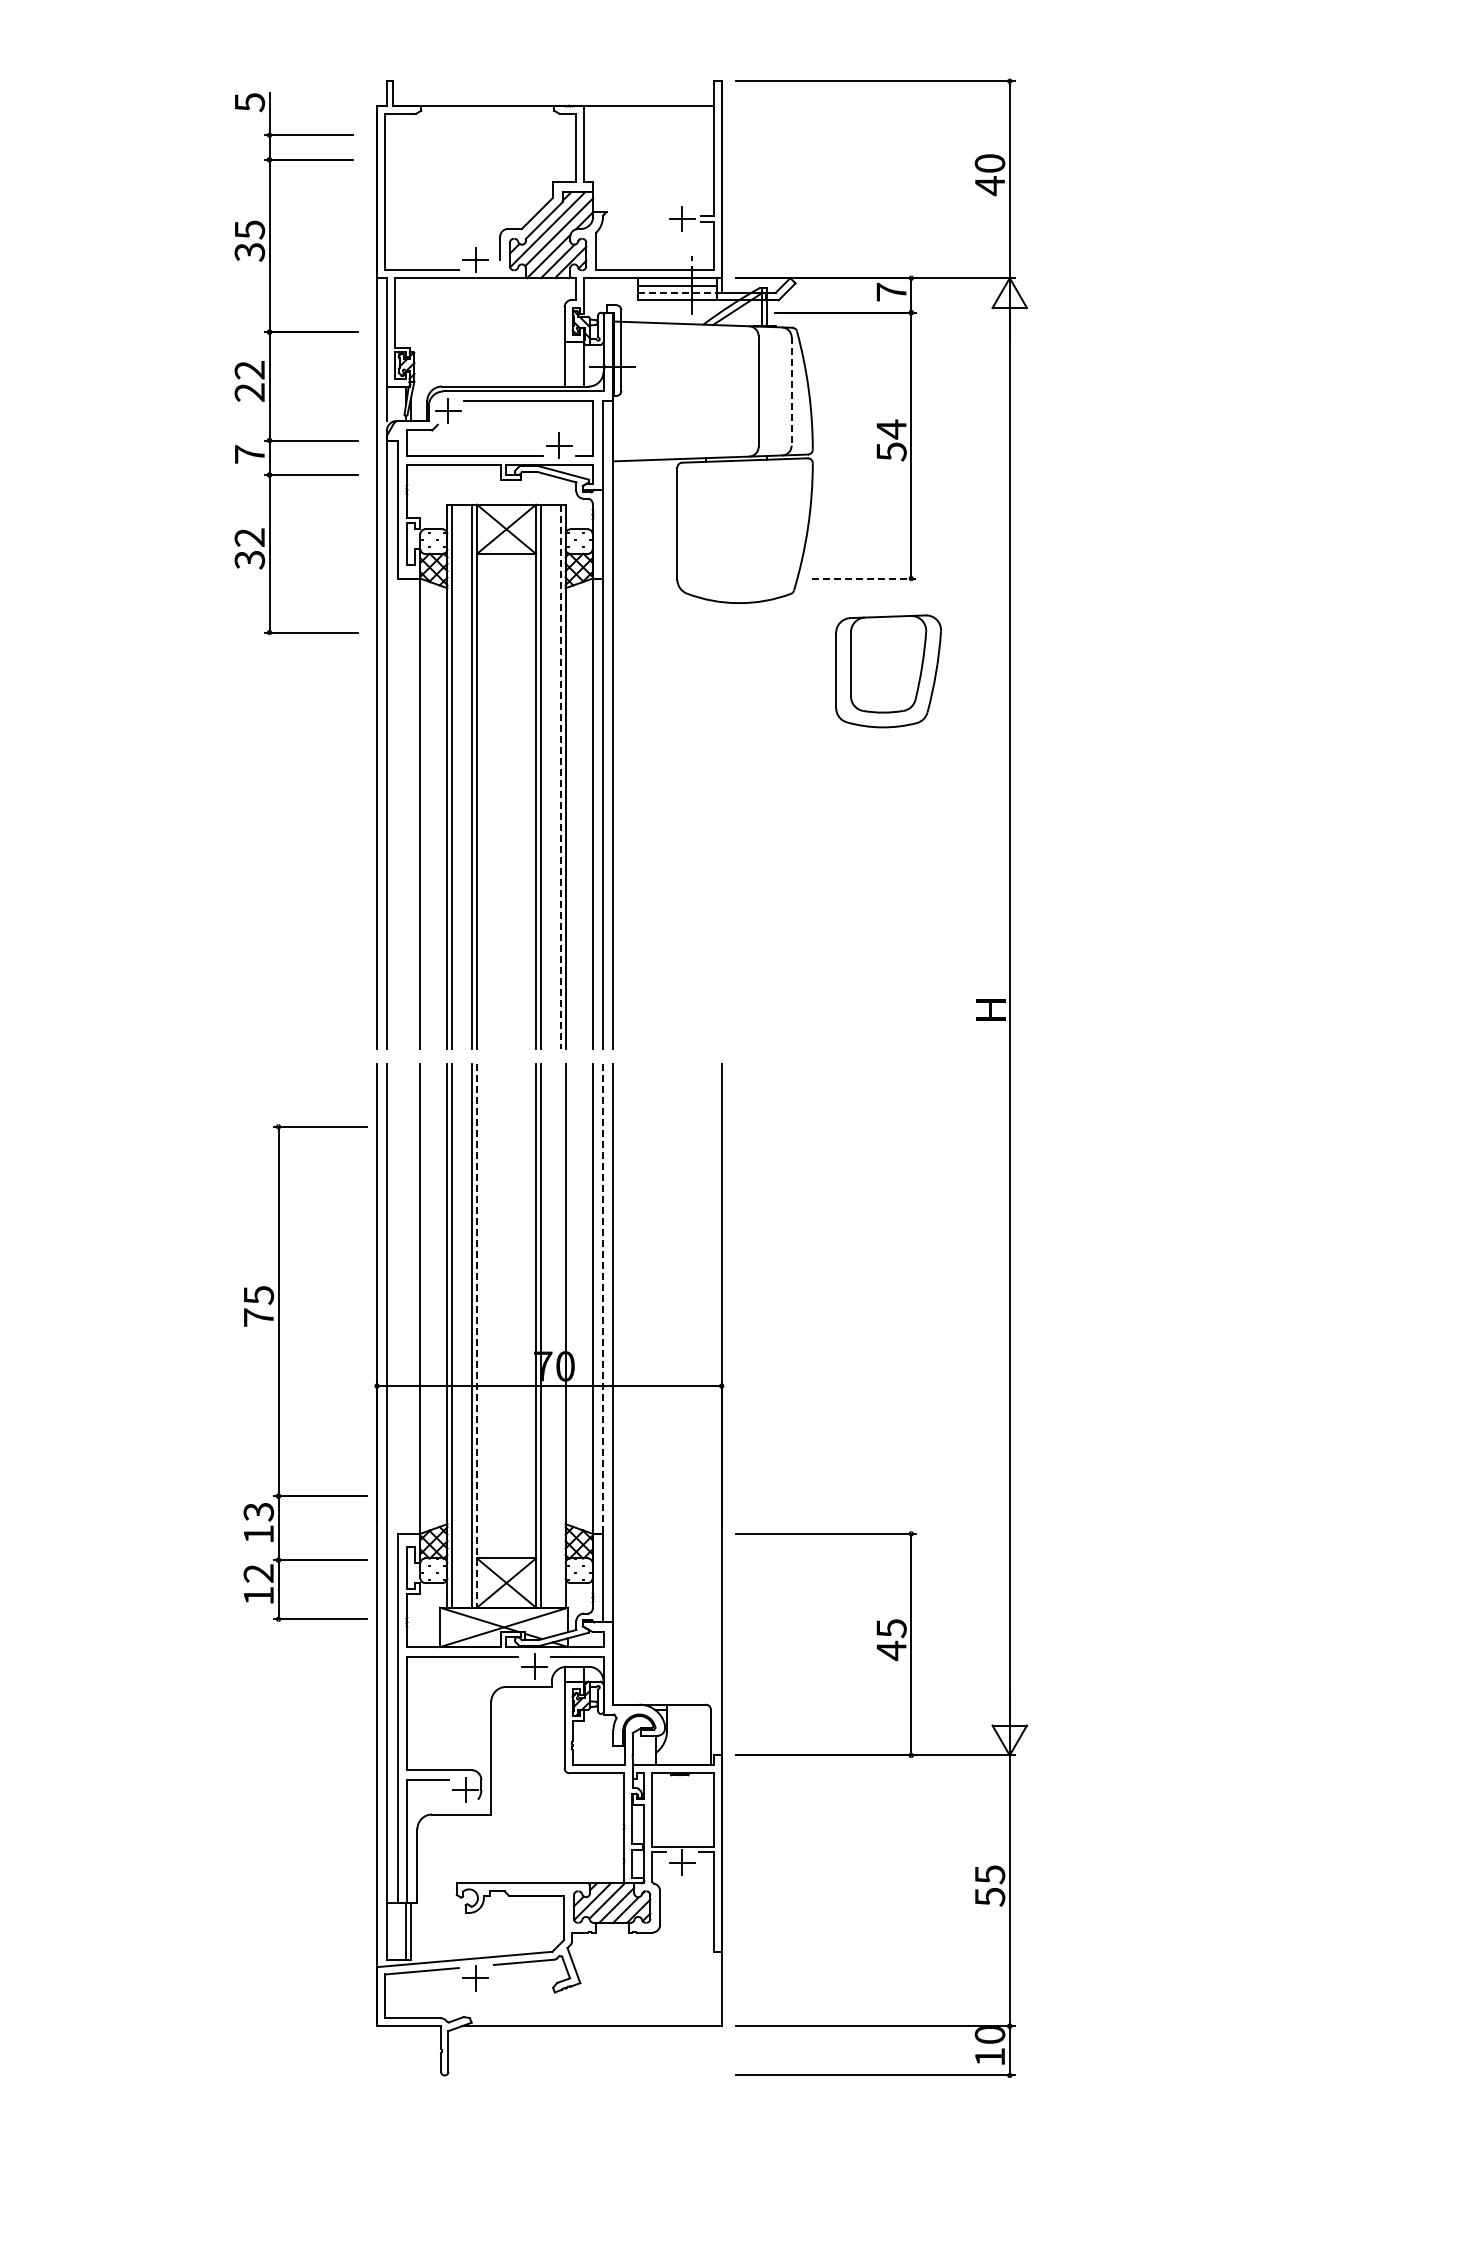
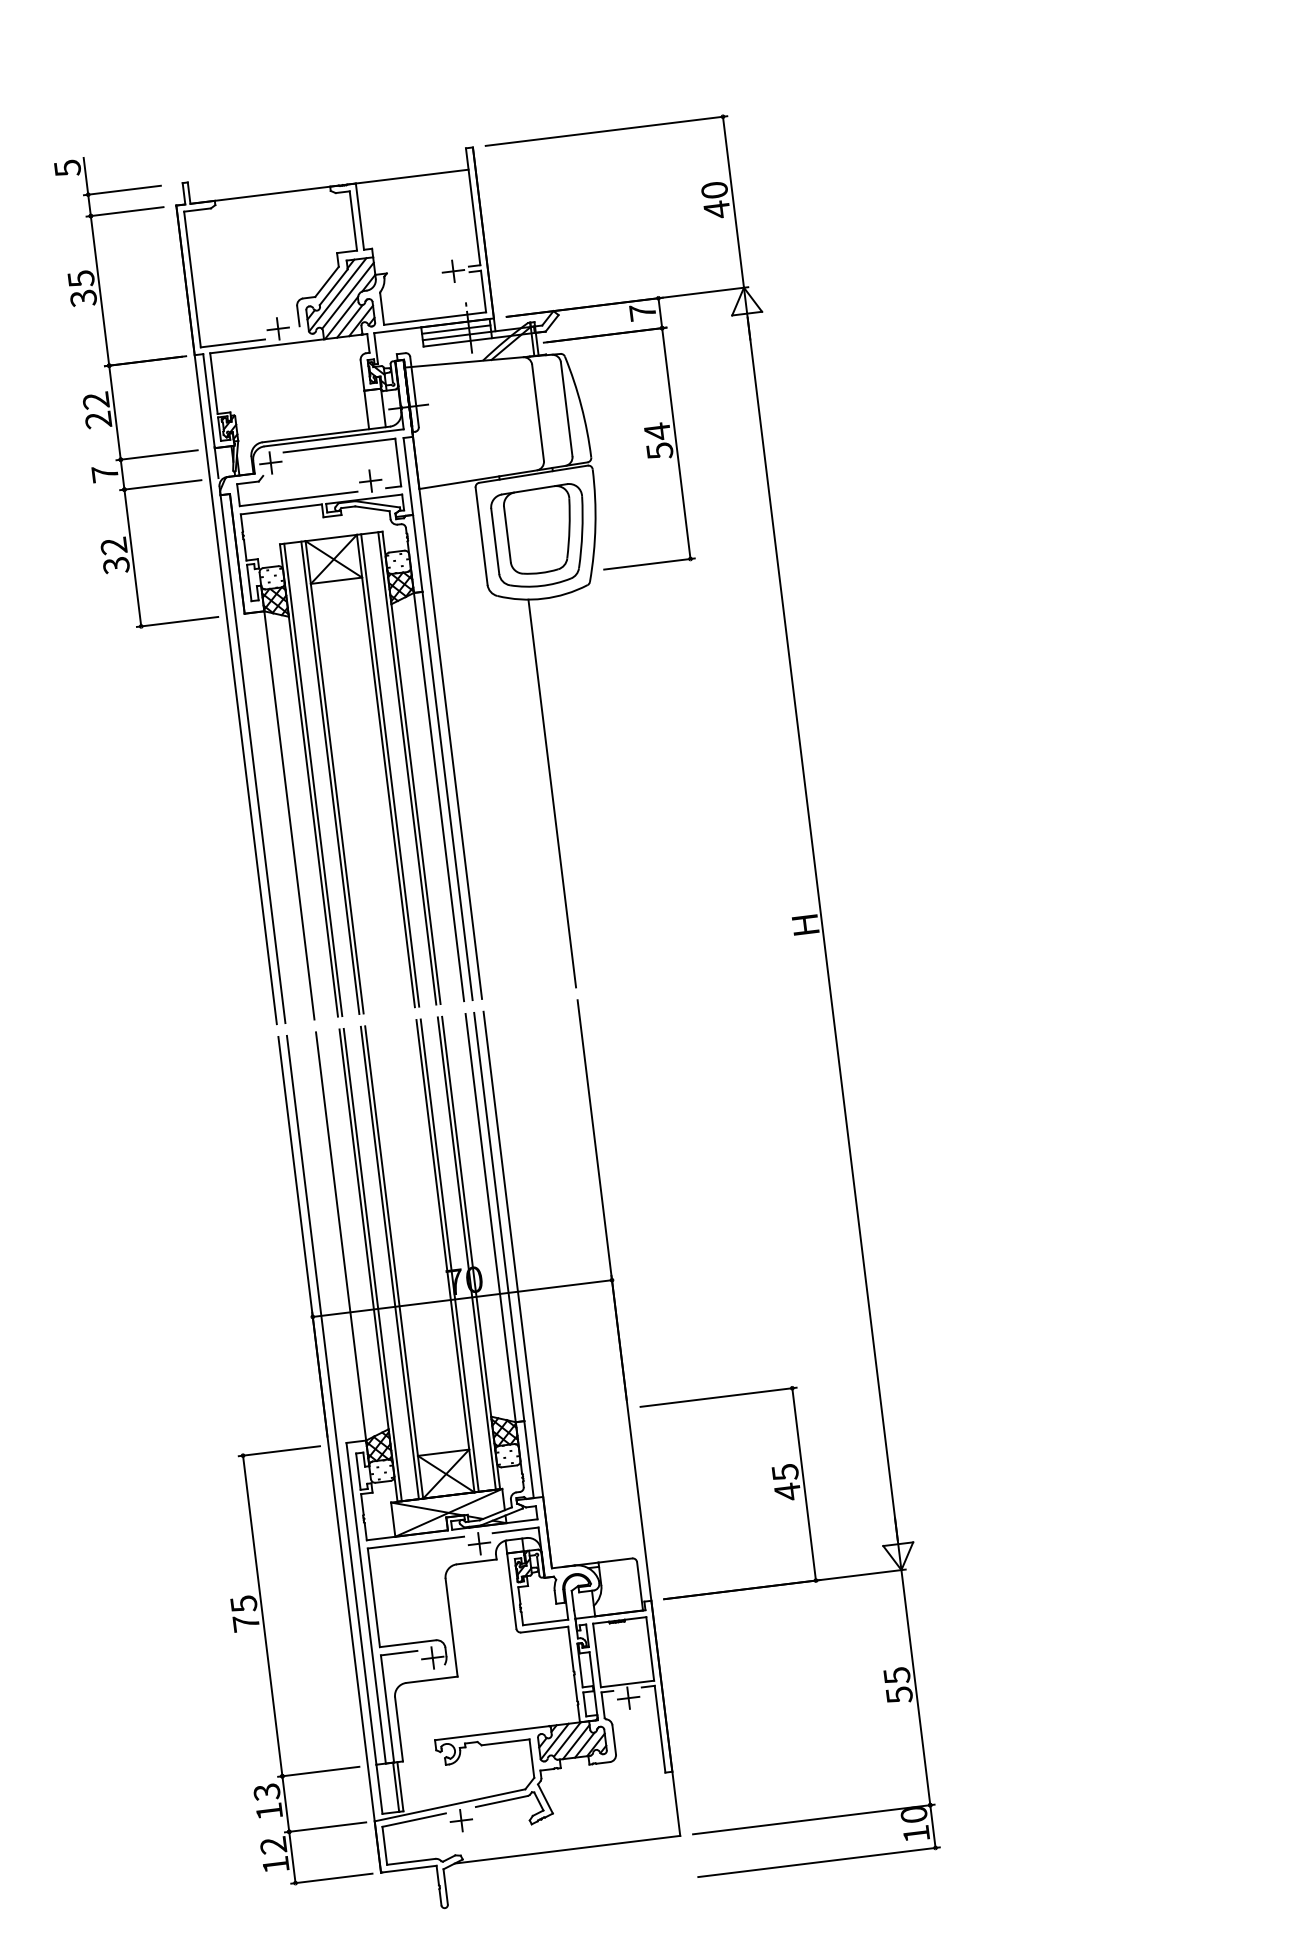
line: (677, 292) -> (457, 335), dashed -> solid
part: (270, 363) -> (113, 392), moved
line: (791, 391) -> (566, 409), dashed -> solid
line: (864, 578) -> (649, 563), dashed -> solid
part: (888, 671) -> (540, 536), moved
line: (560, 777) -> (407, 769), dashed -> solid
line: (721, 825) -> (552, 793), added
line: (602, 1299) -> (499, 1217), dashed -> solid
line: (560, 1335) -> (466, 1253), added
line: (476, 1336) -> (393, 1263), dashed -> solid
part: (279, 1372) -> (270, 1668), moved

